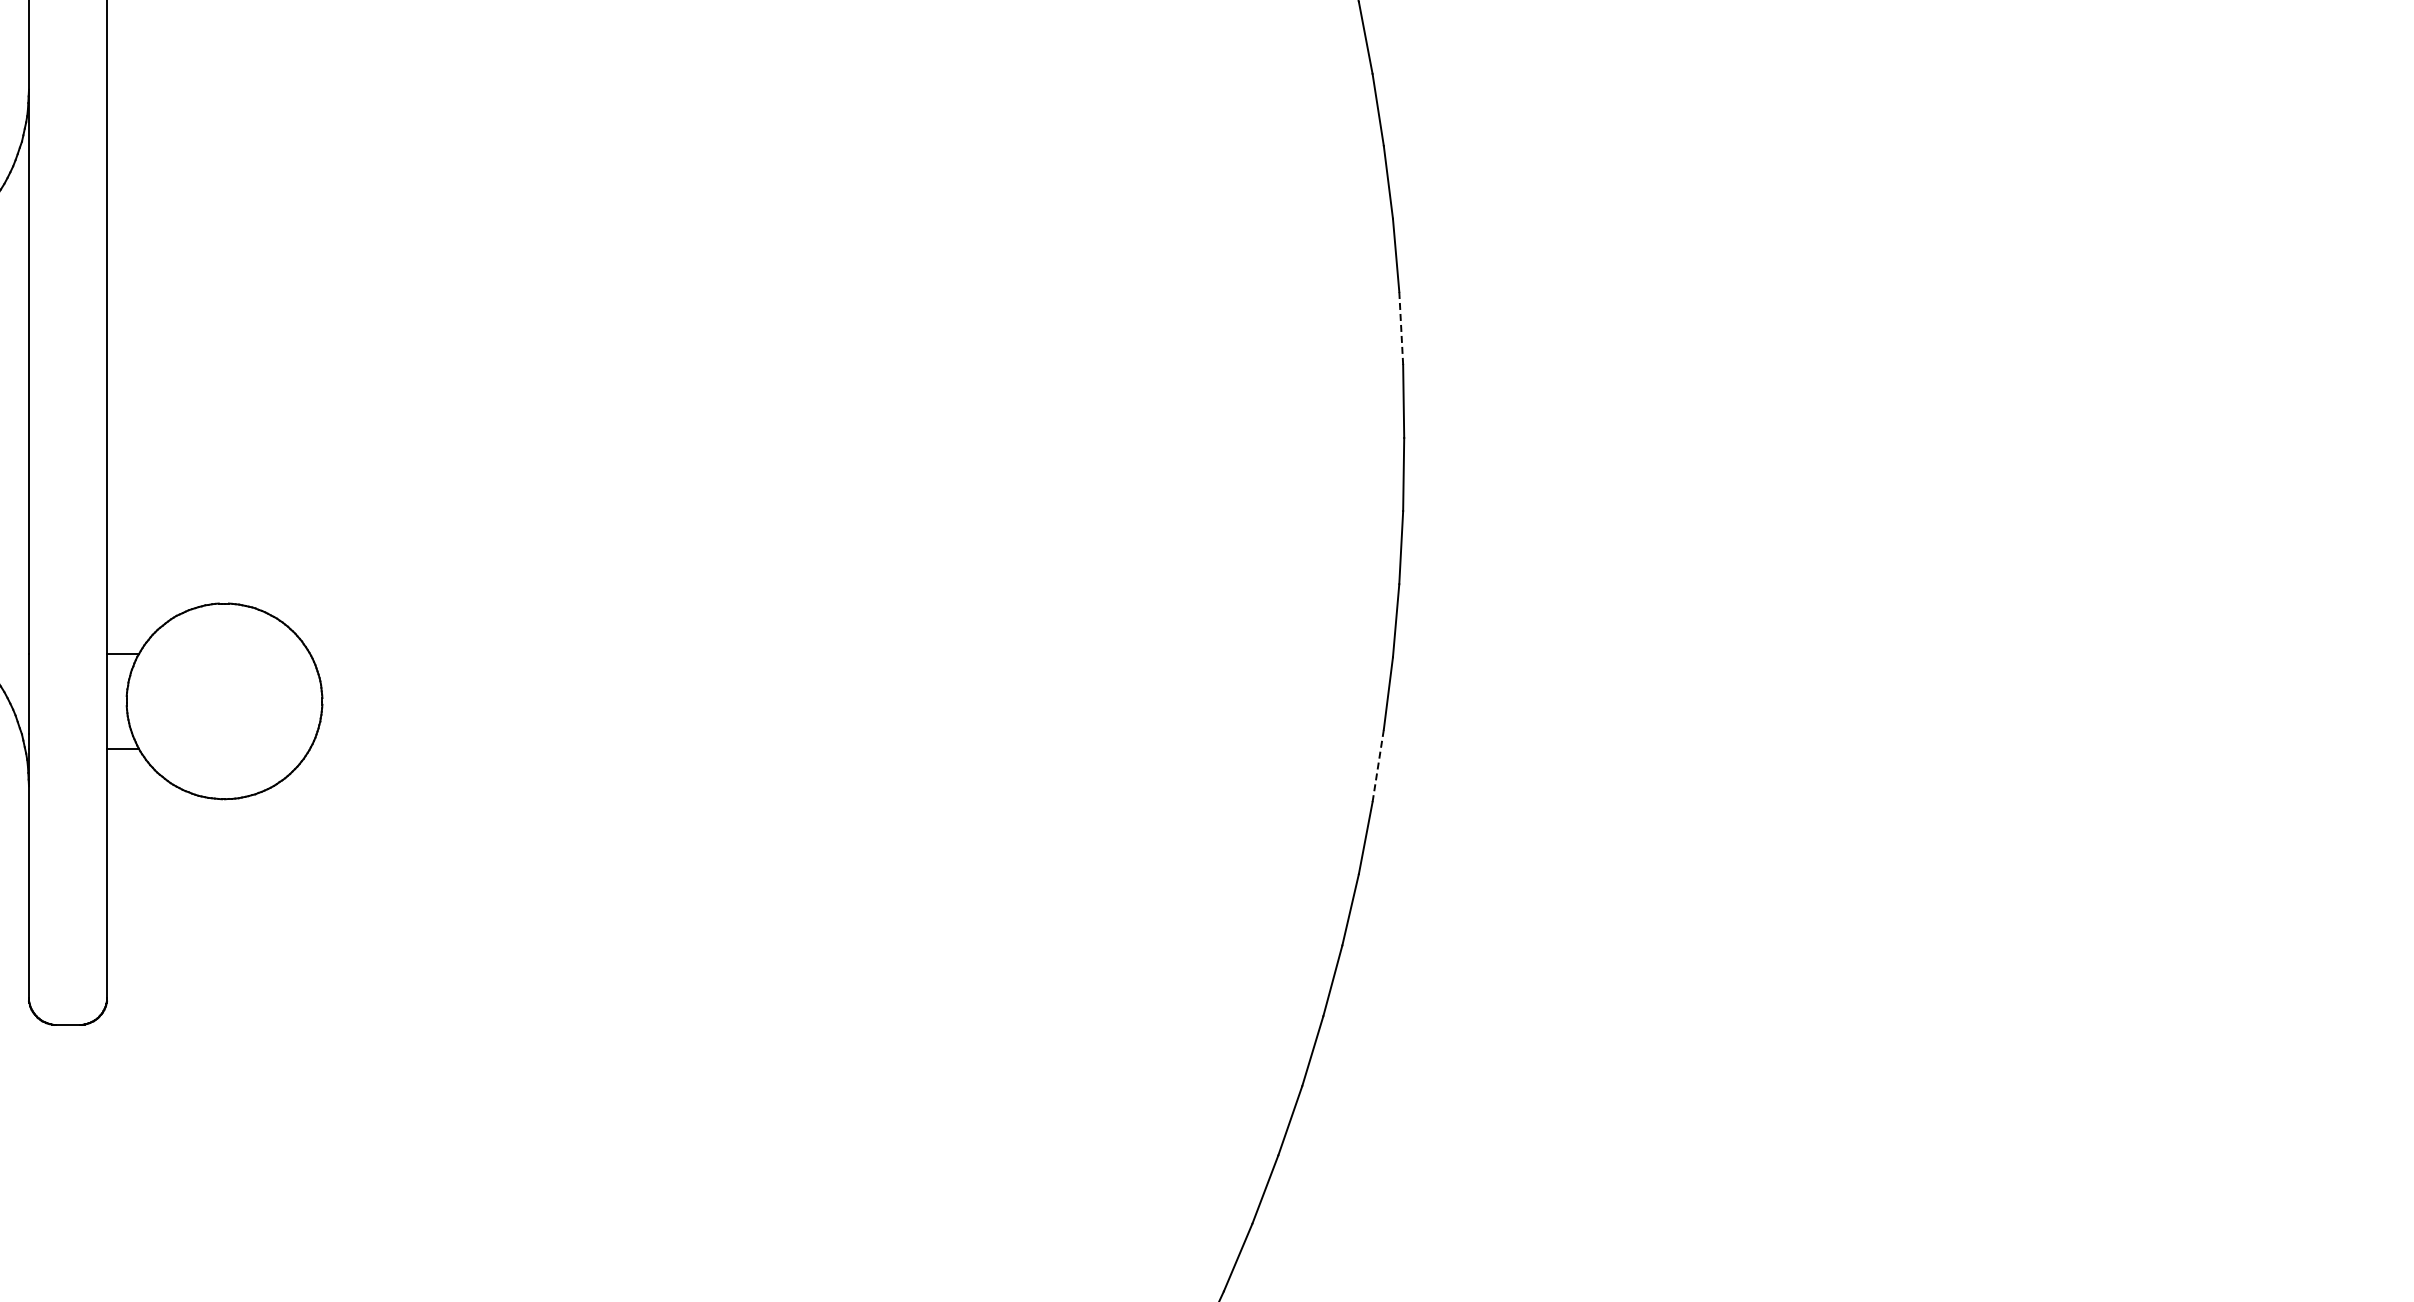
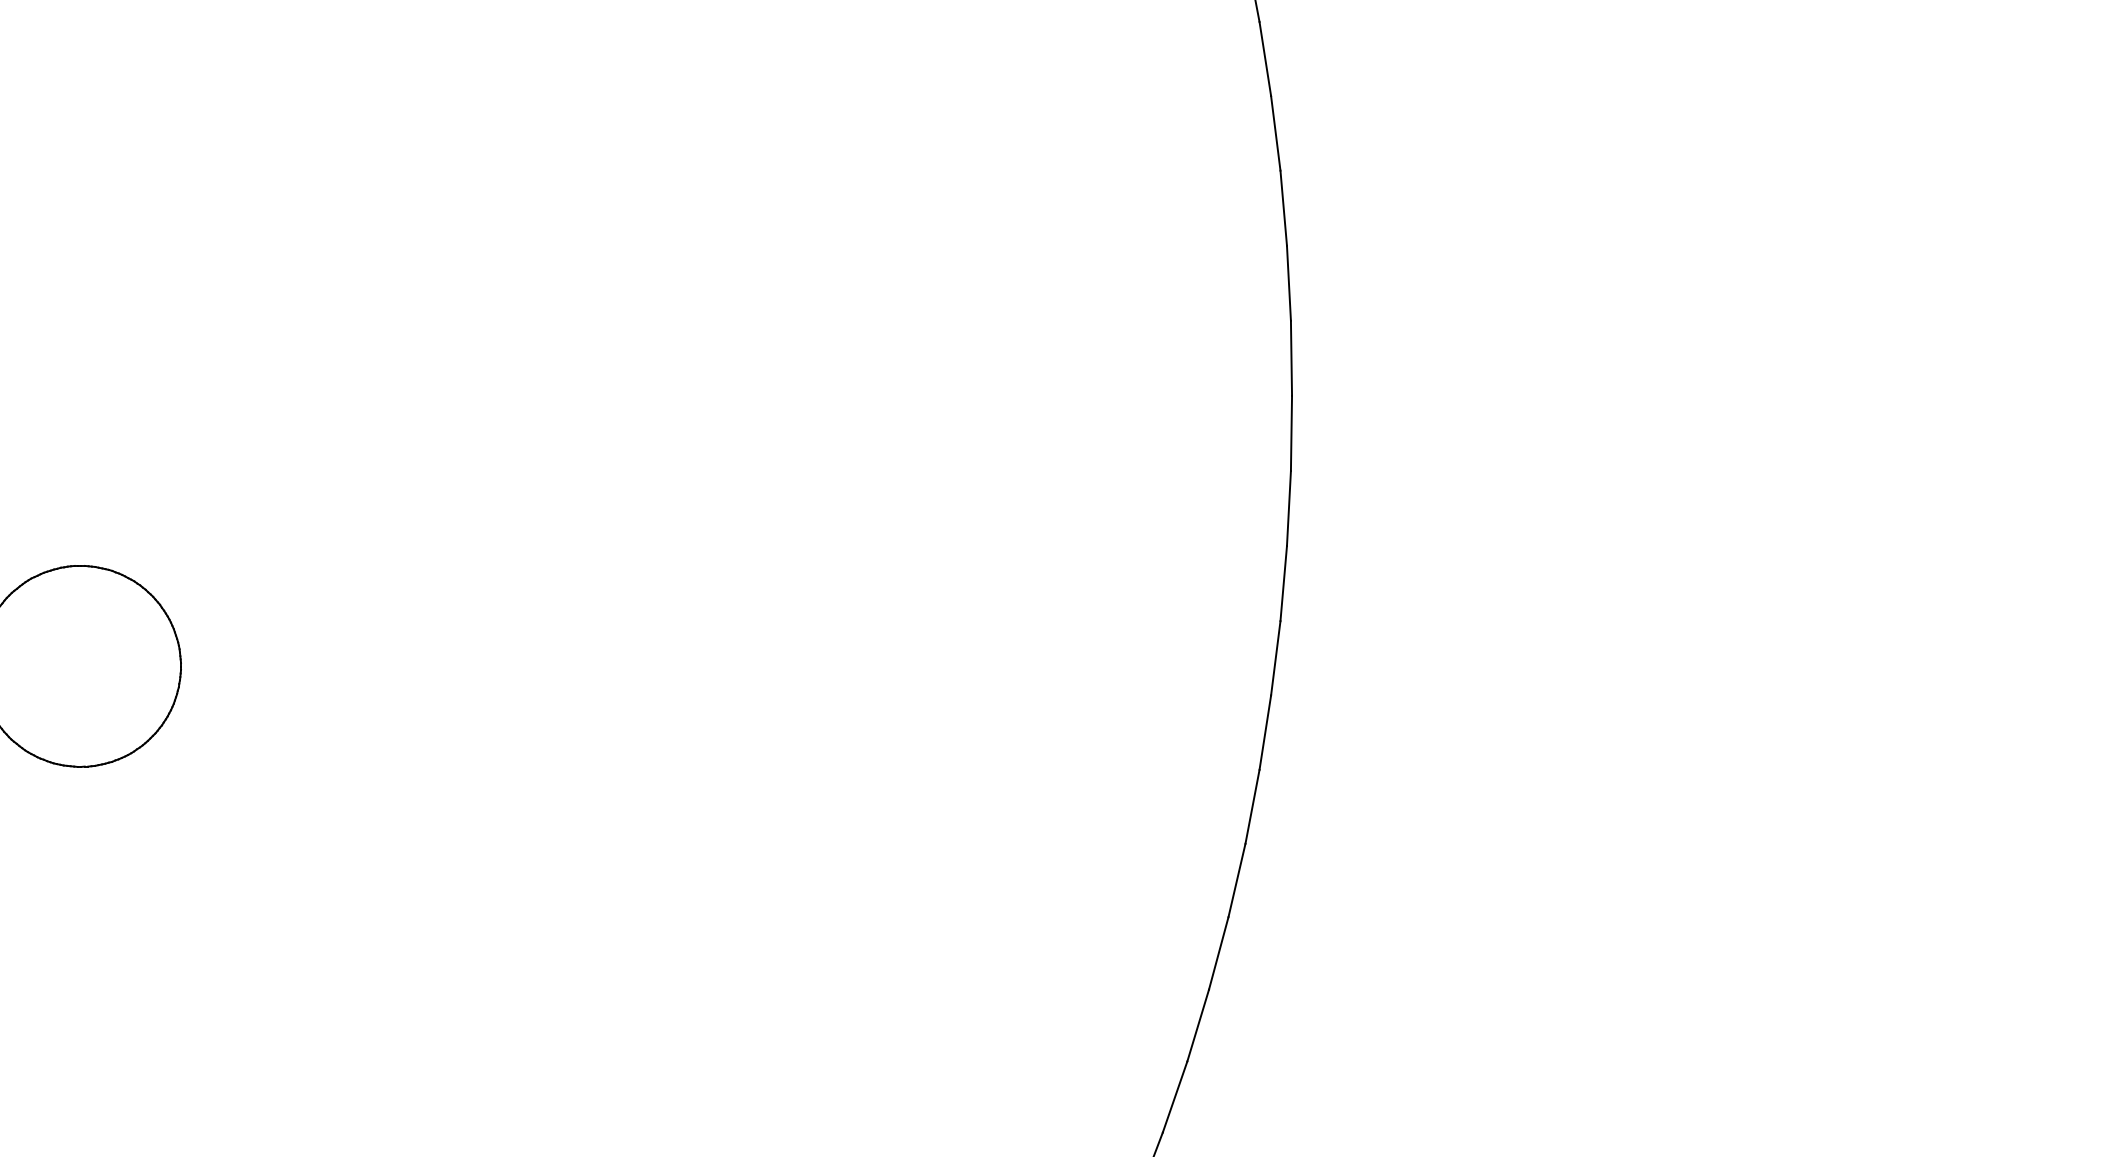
line: (1401, 328) -> (1289, 283), dashed -> solid
line: (1378, 765) -> (1265, 732), dashed -> solid

